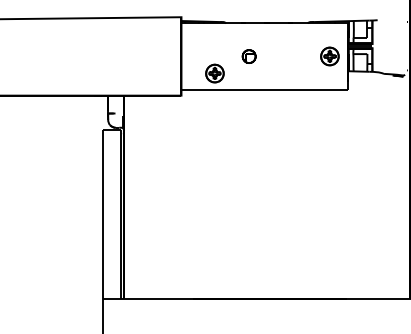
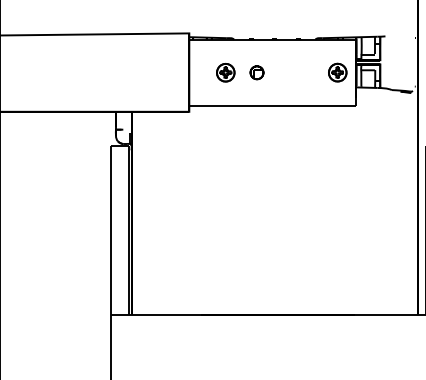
part: (214, 73) -> (225, 72), moved

